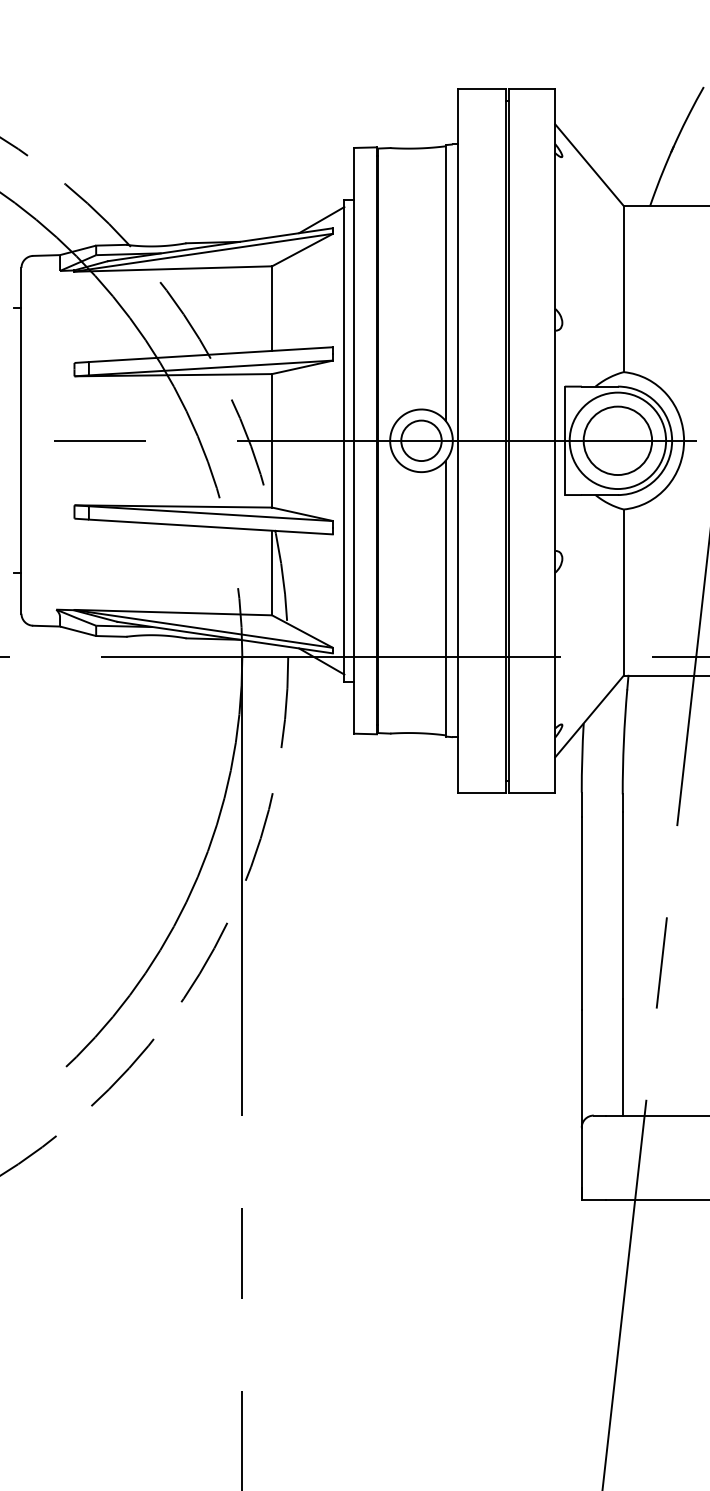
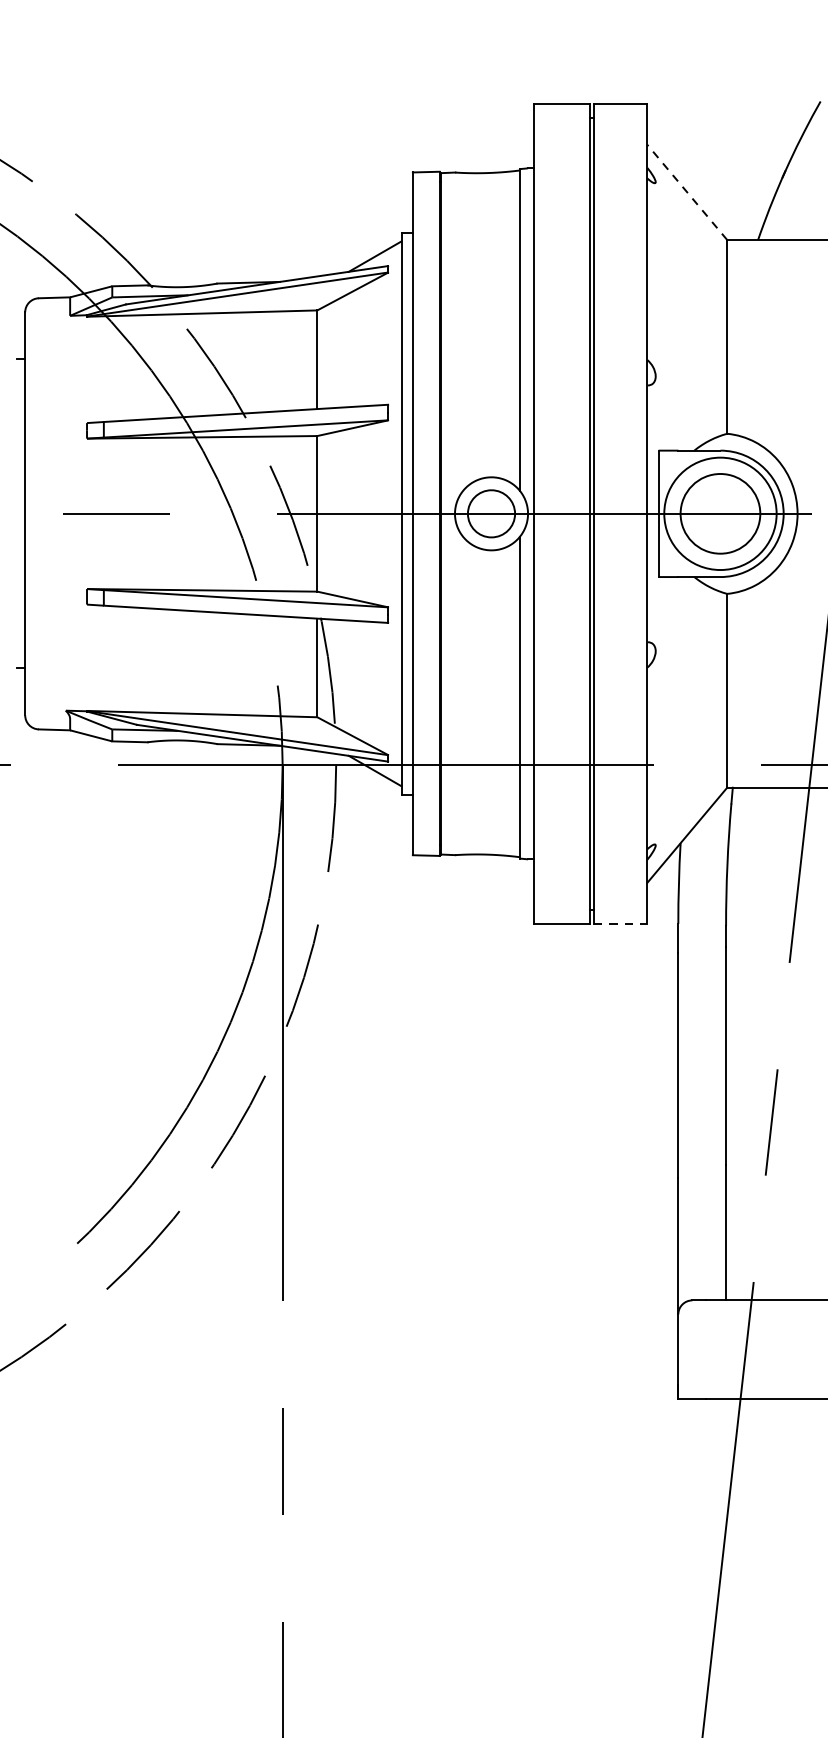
line: (589, 164) -> (687, 191), solid -> dashed
line: (532, 792) -> (620, 923), solid -> dashed

